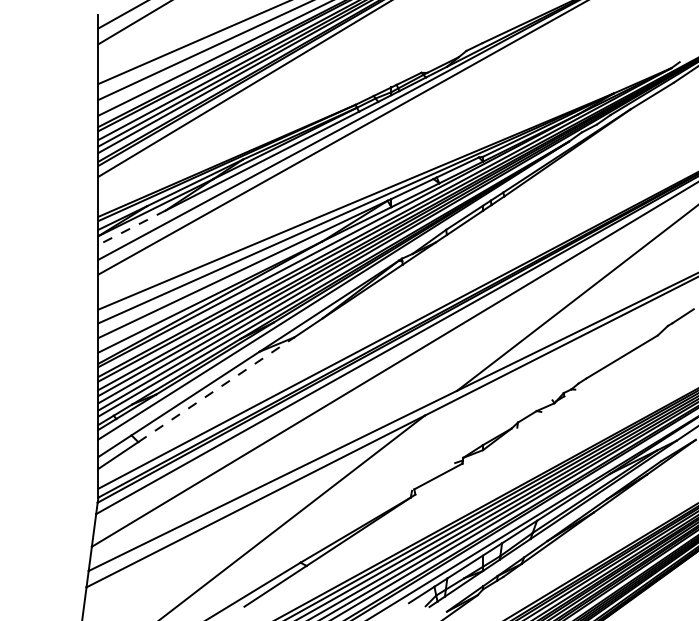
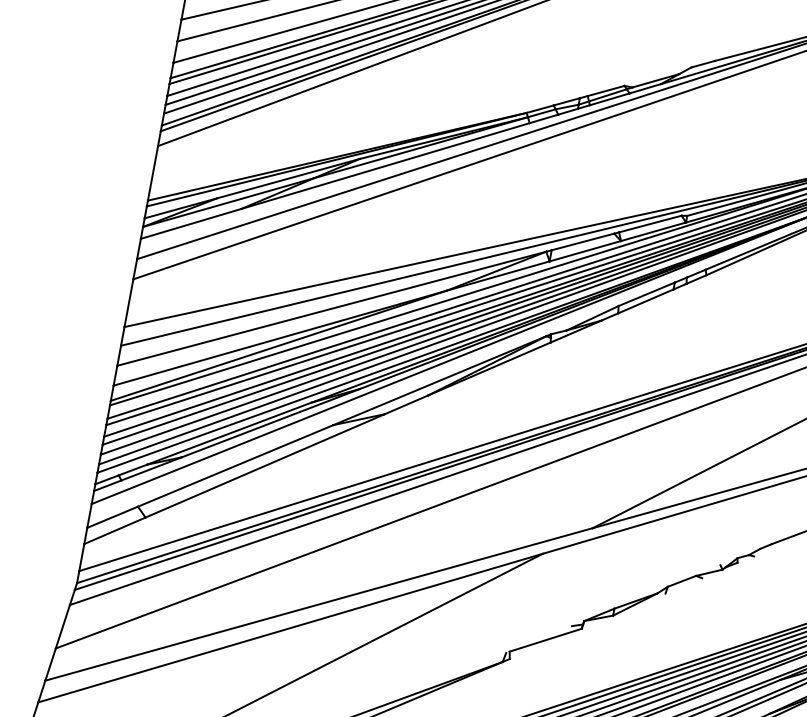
line: (132, 227) -> (191, 223), dashed -> solid
line: (216, 389) -> (265, 465), dashed -> solid

